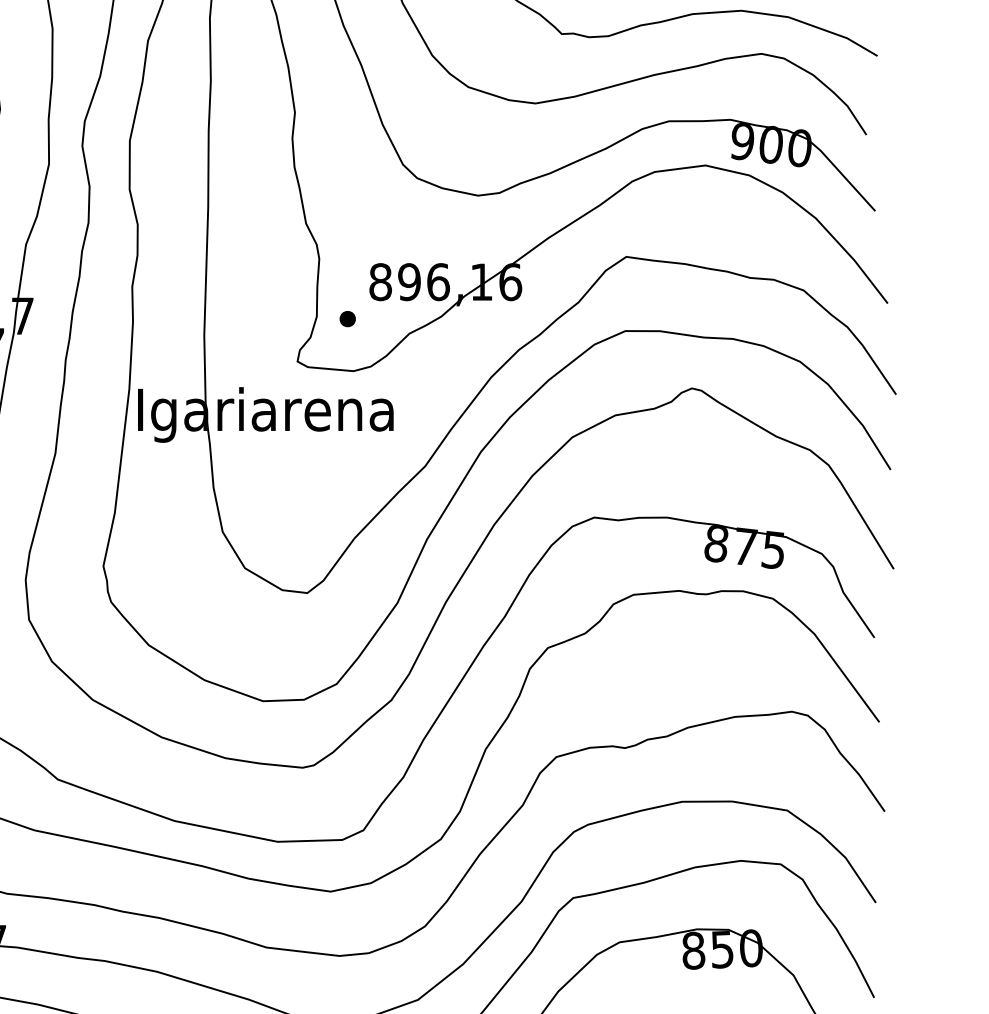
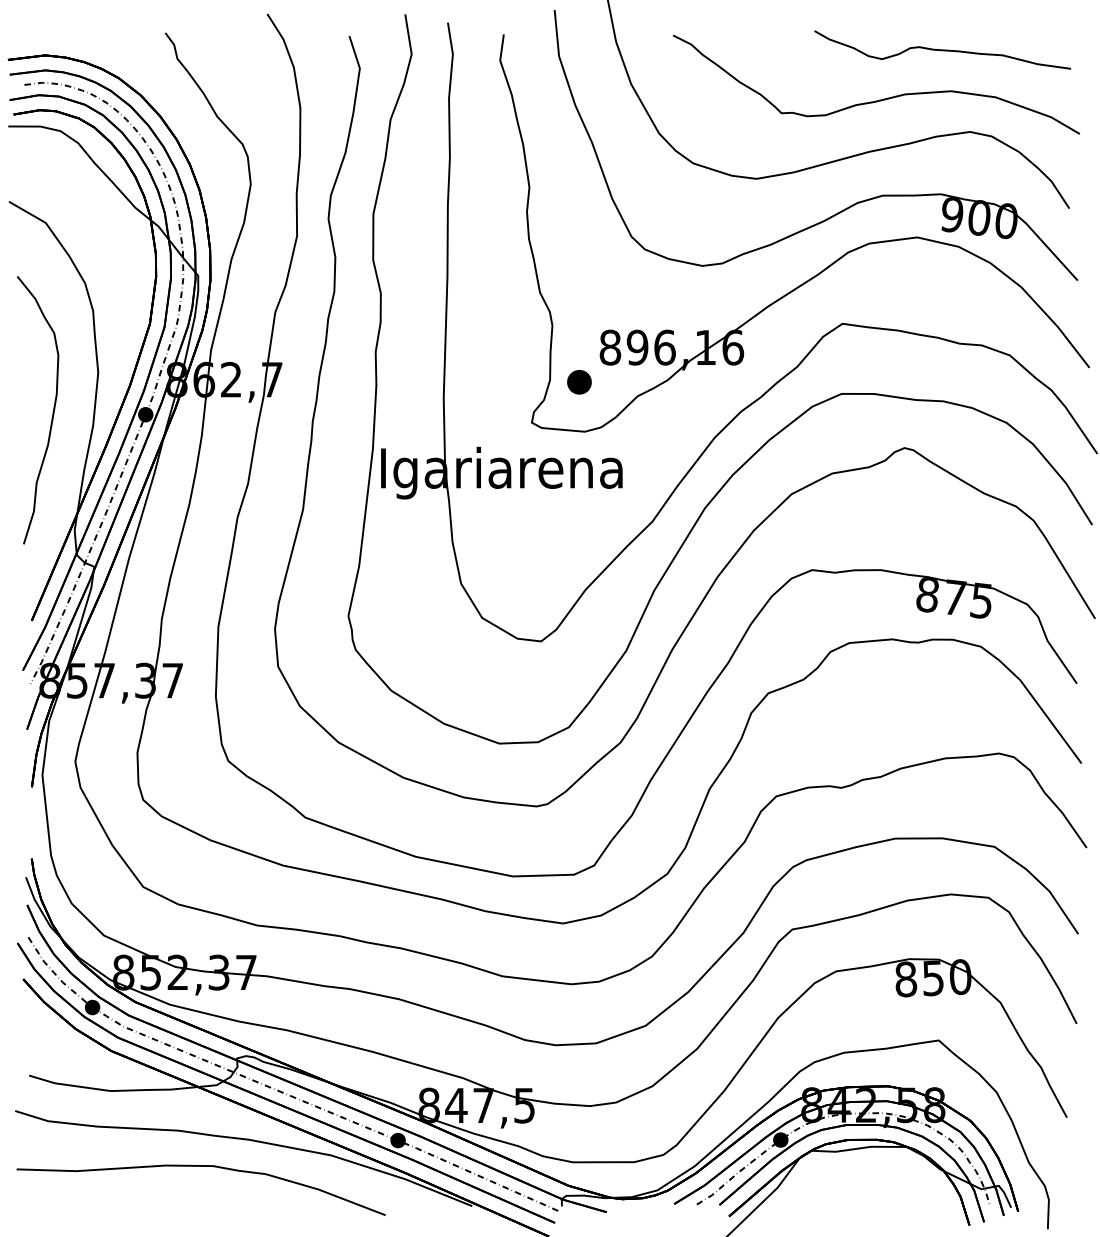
part: (346, 319) -> (578, 382), size x1.6

